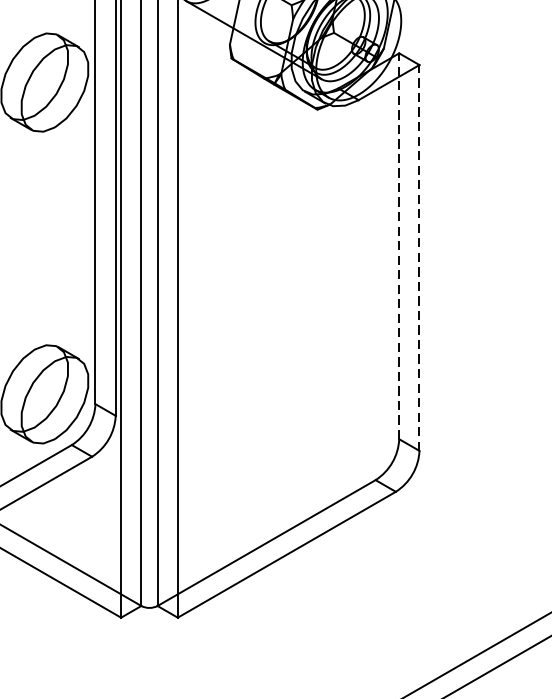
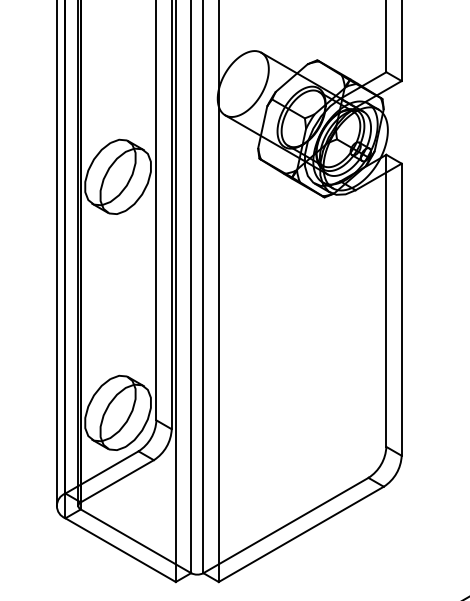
line: (399, 245) -> (386, 300), dashed -> solid
line: (419, 257) -> (401, 309), dashed -> solid

